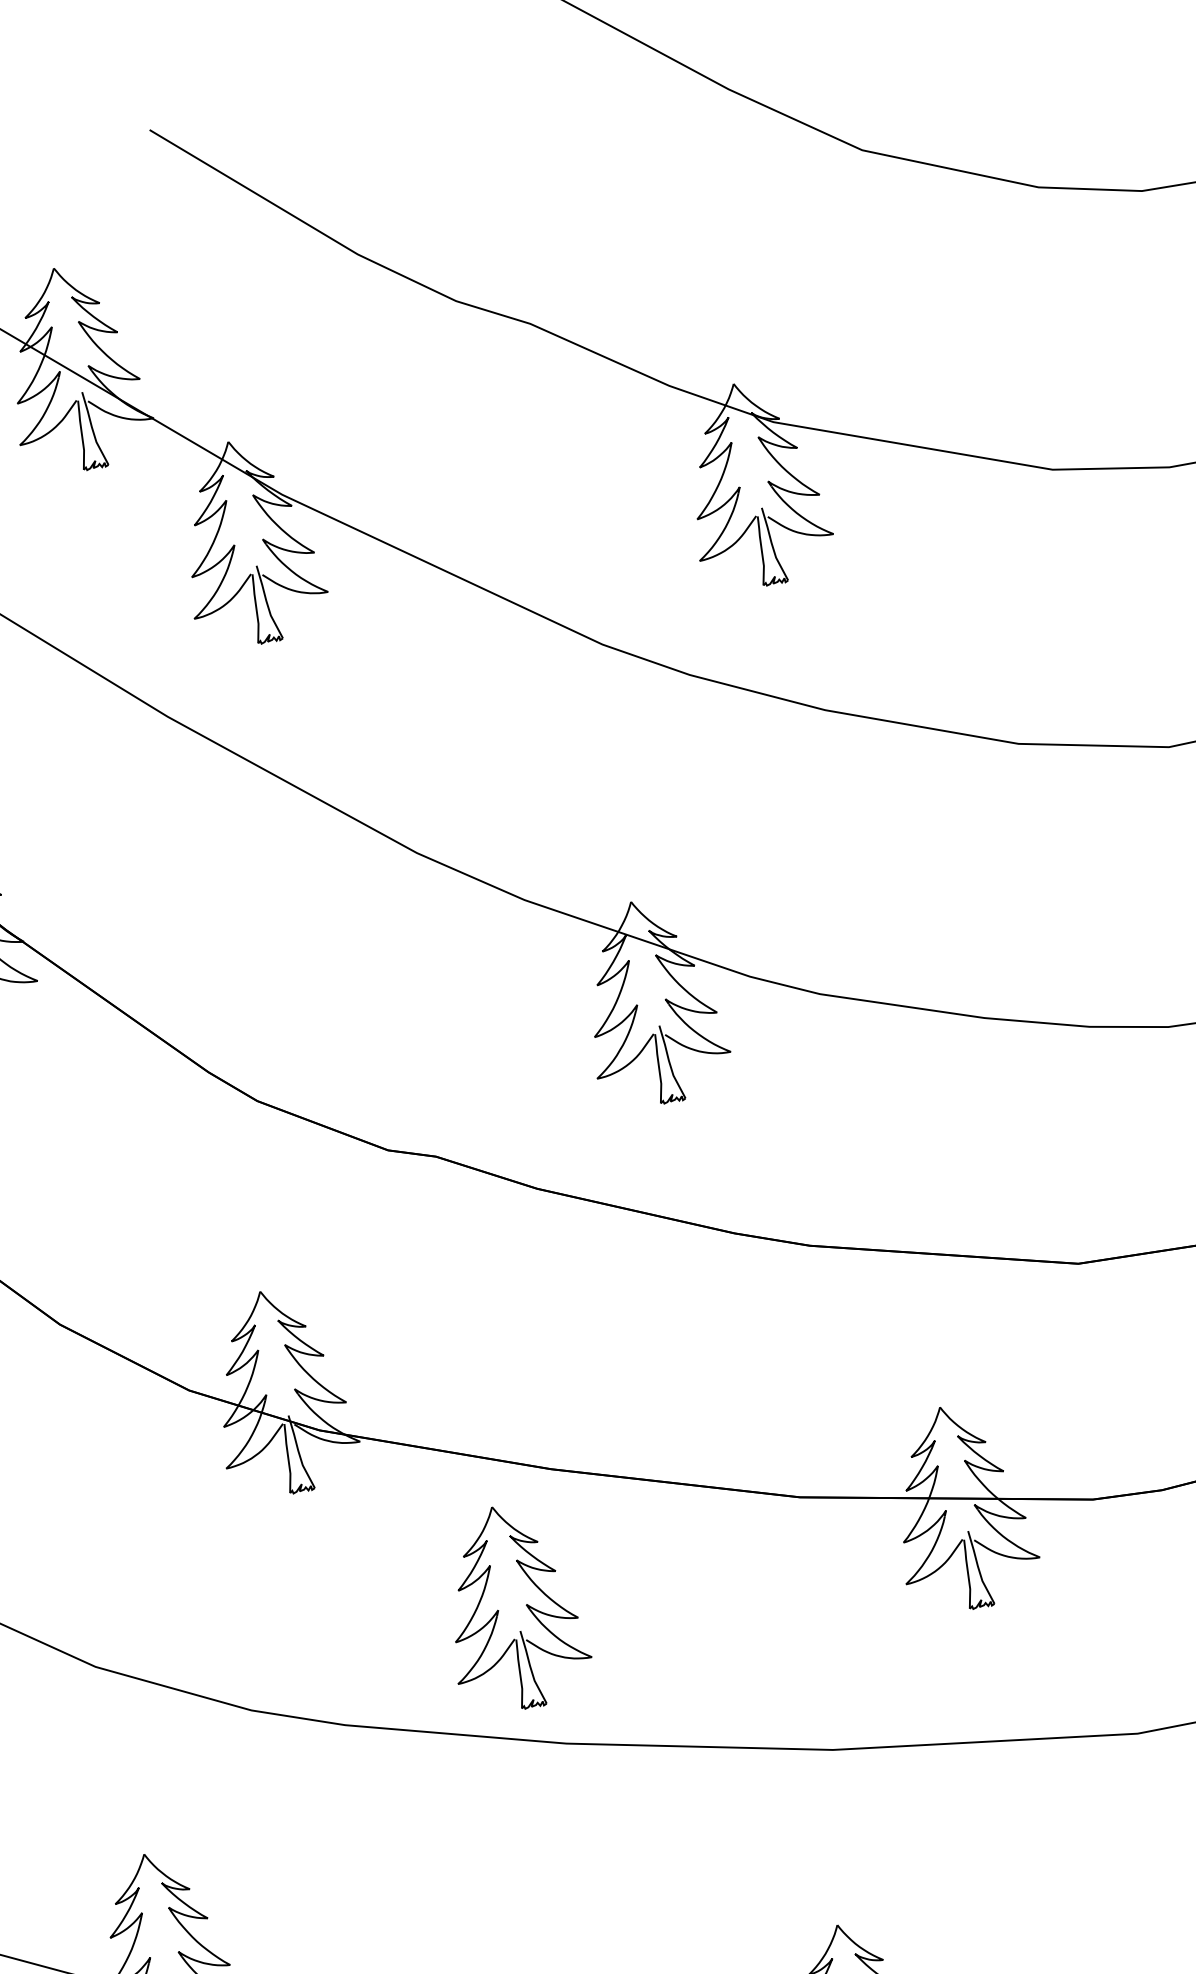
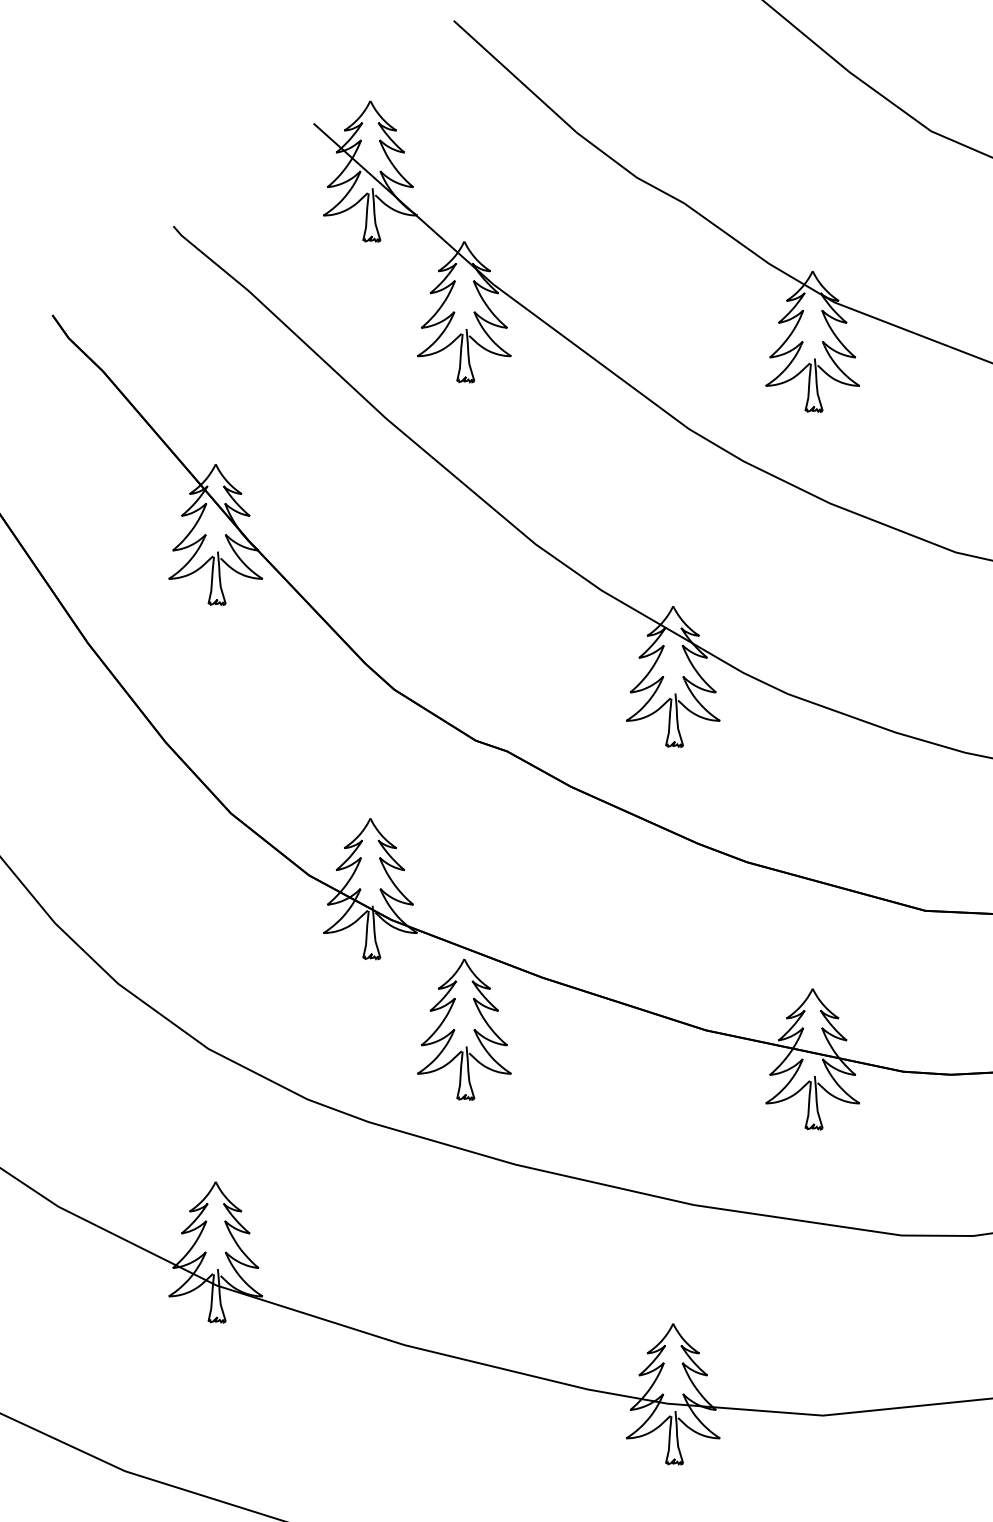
part: (512, 1607) -> (464, 1029), moved

